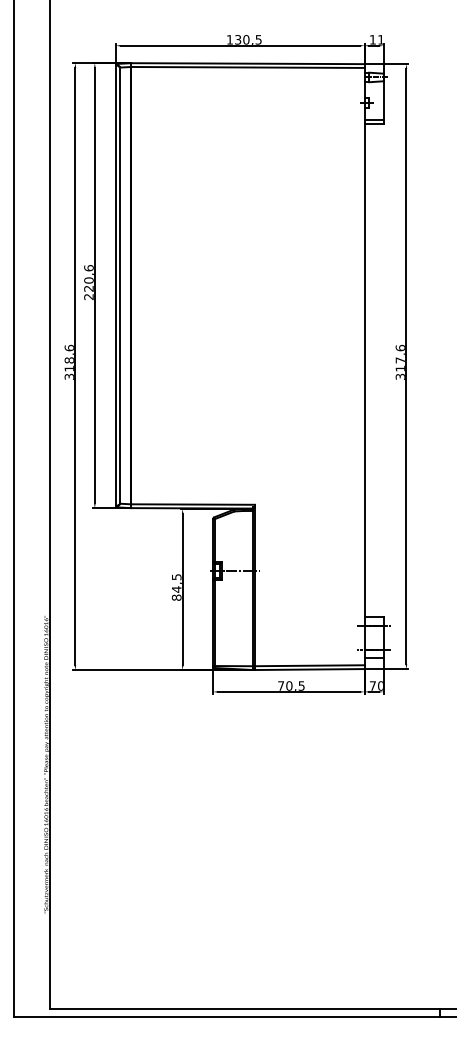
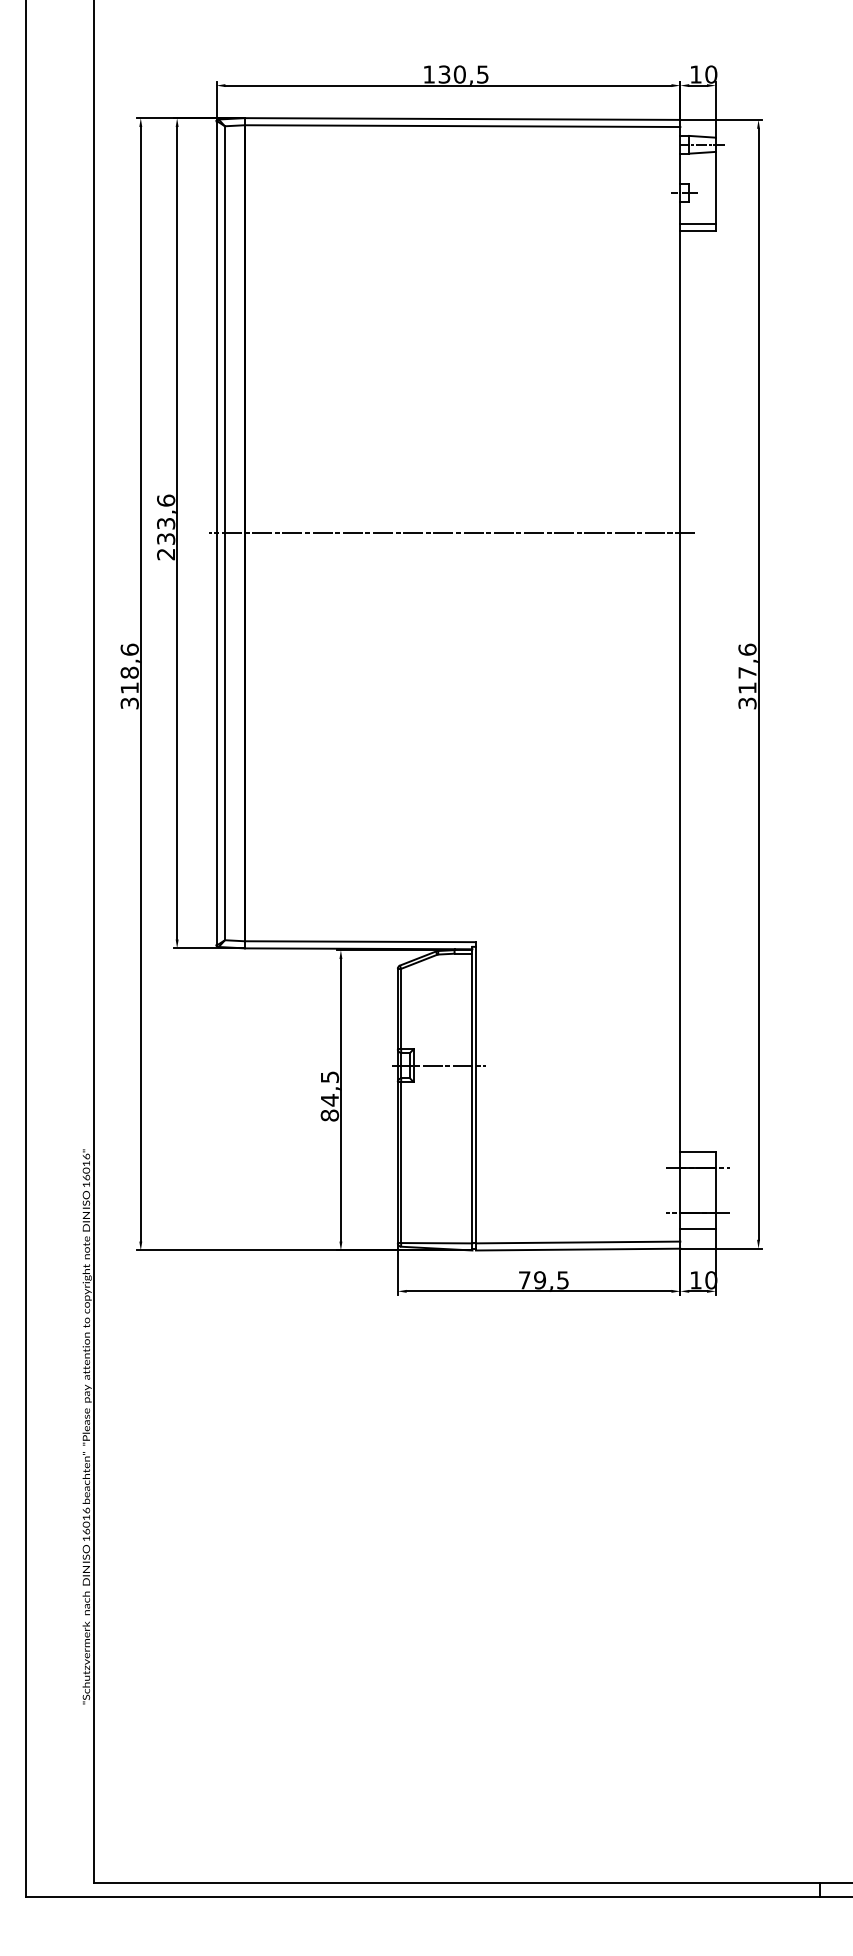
text: (381, 39) -> (711, 73), 11 -> 10
text: (88, 284) -> (165, 531), 220,6 -> 233,6
line: (242, 285) -> (452, 532), added
text: (289, 685) -> (540, 1279), 70,5 -> 79,5
text: (372, 685) -> (695, 1279), 70 -> 10

